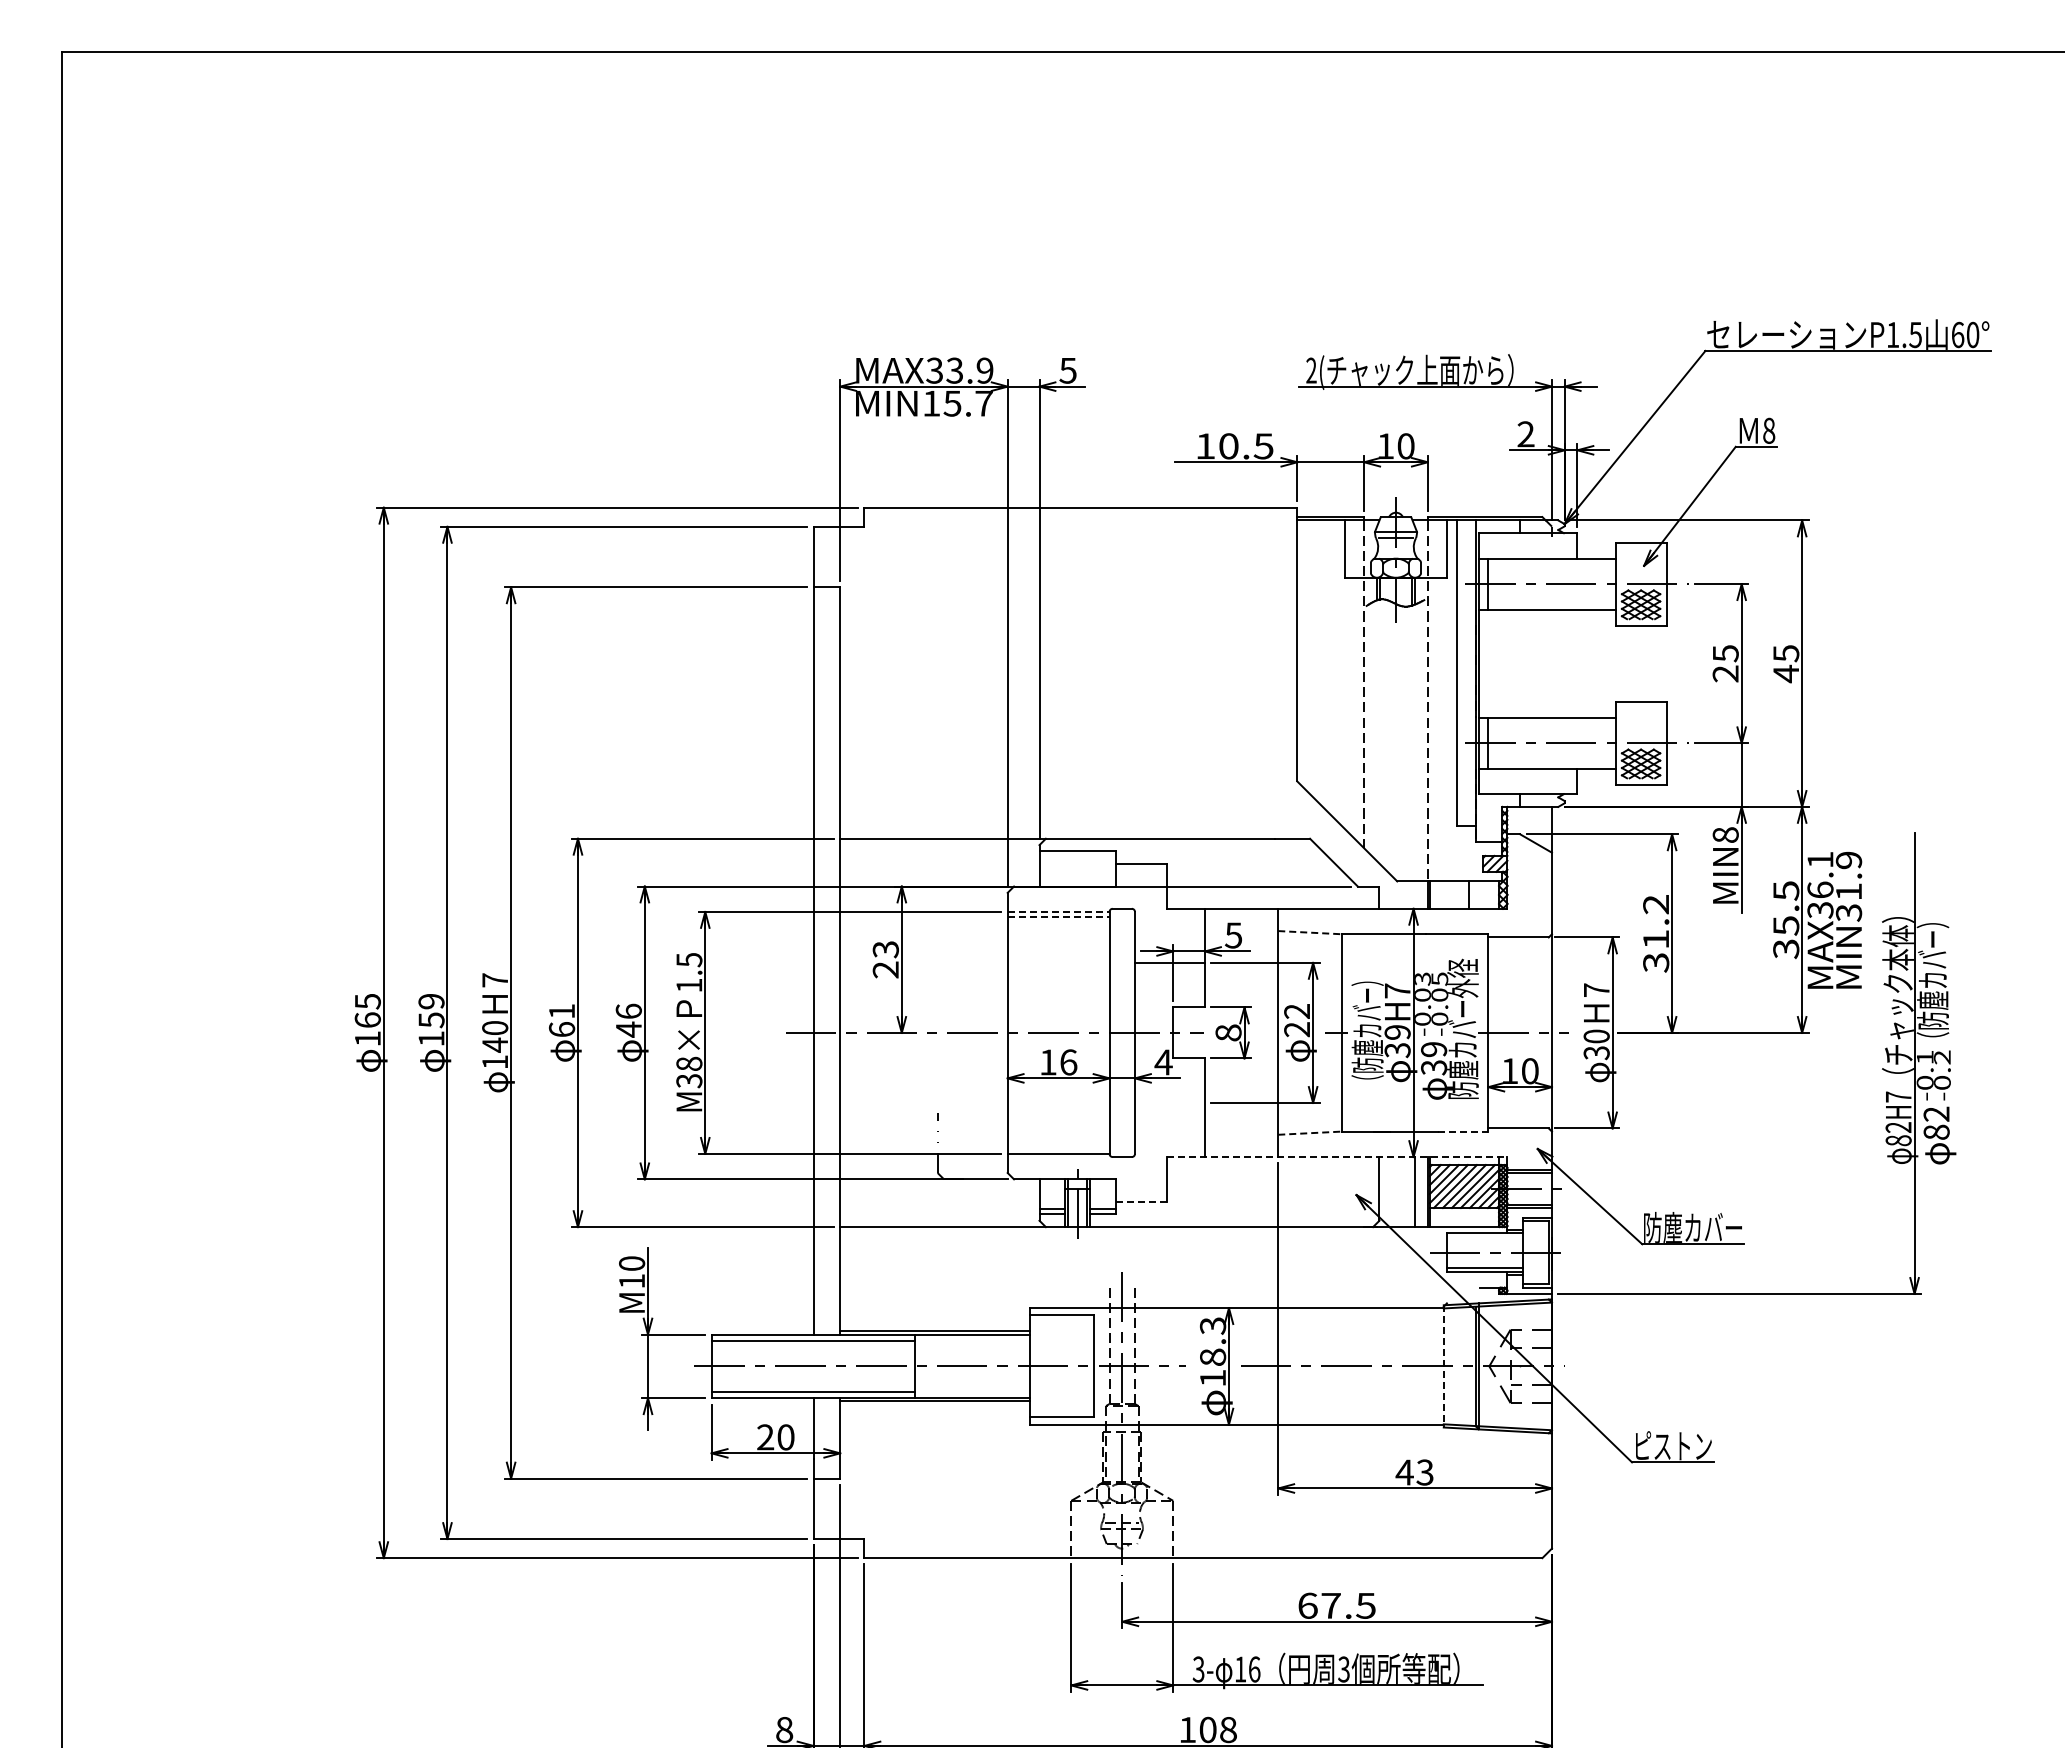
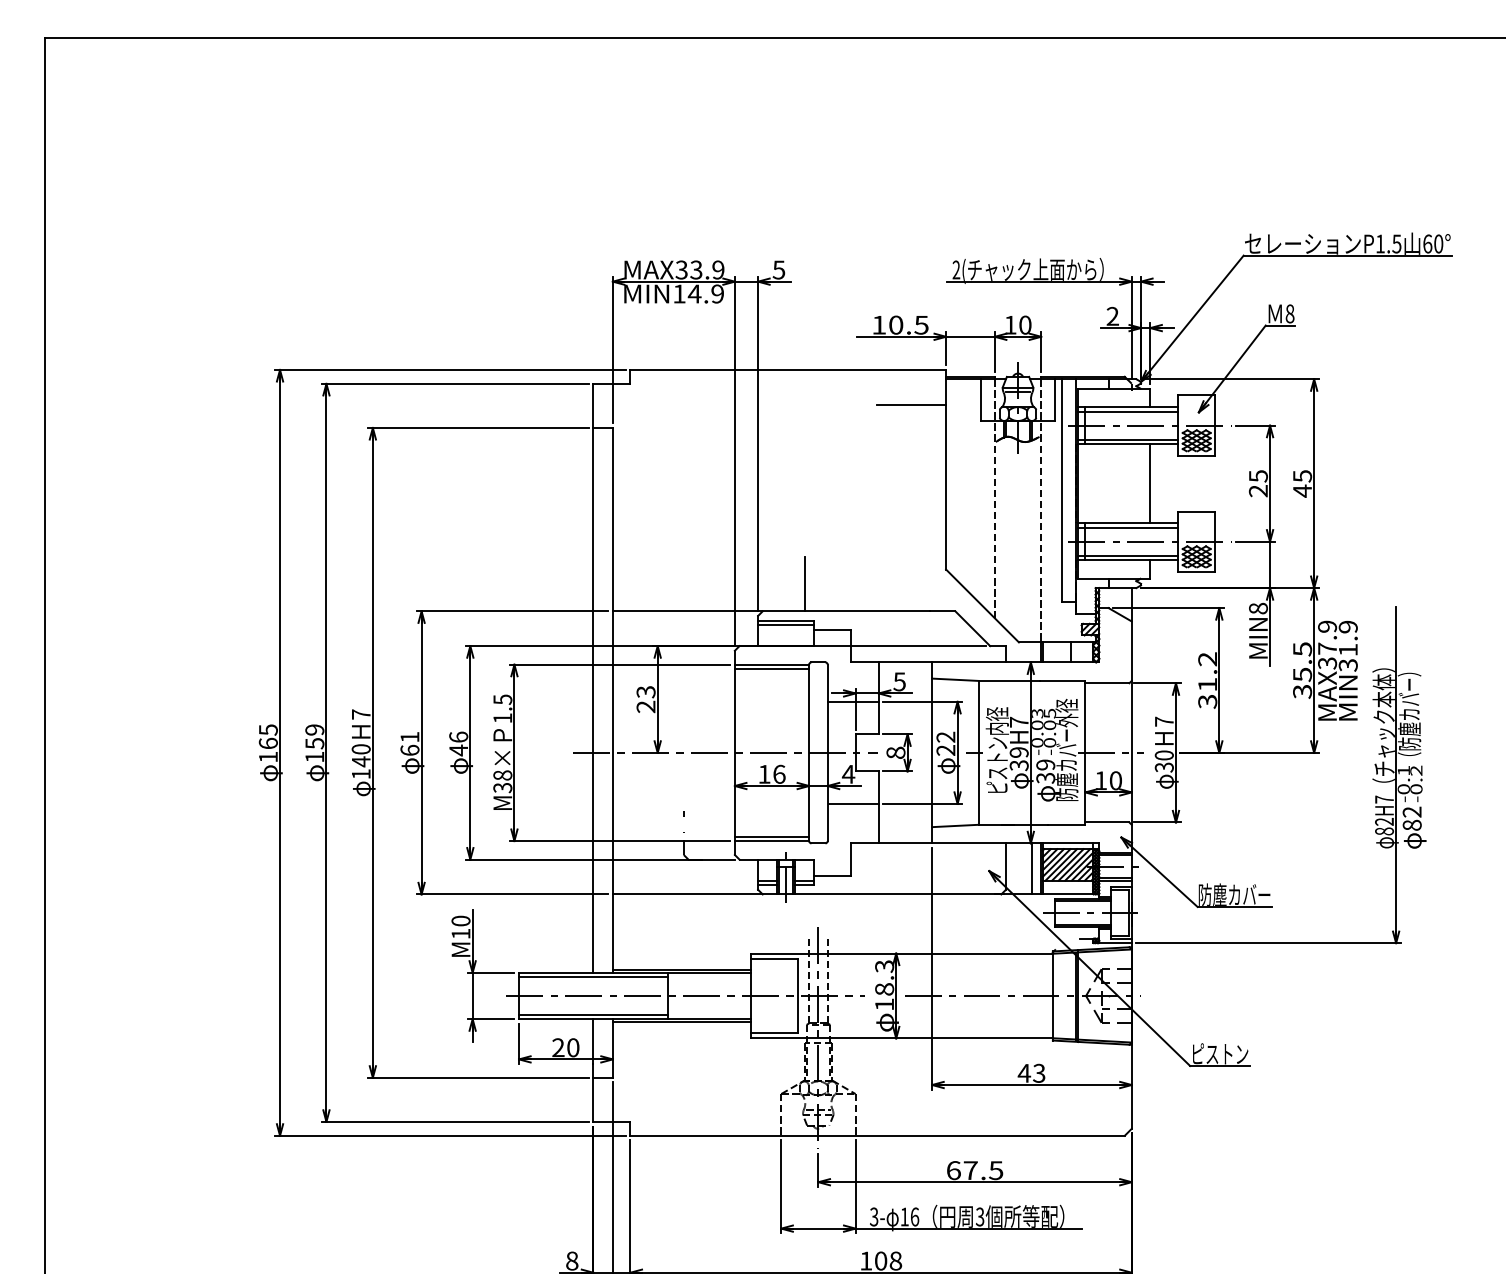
text: (967, 403) -> (705, 293), MIN15.7 -> MIN14.9
line: (1250, 555) -> (911, 404), added
line: (1546, 565) -> (1127, 412), added
line: (1546, 603) -> (1127, 439), added
line: (1577, 663) -> (1150, 483), added
line: (1546, 724) -> (1127, 527), added
line: (1546, 762) -> (1127, 555), added
line: (1103, 801) -> (804, 584), added
line: (1077, 856) -> (785, 624), added
text: (1820, 874) -> (1327, 637), MAX36.1 -> MAX37.9
line: (1058, 911) -> (771, 664), dashed -> solid
line: (1058, 917) -> (771, 668), dashed -> solid
line: (1310, 932) -> (955, 679), dashed -> solid
text: (1367, 1028) -> (997, 749), （防塵カバー） -> ピストン内径
line: (1170, 1102) -> (853, 803), added
line: (1463, 1131) -> (1067, 824), dashed -> solid
line: (1310, 1133) -> (955, 826), dashed -> solid
line: (1058, 1148) -> (771, 837), added
line: (1337, 1157) -> (975, 843), dashed -> solid
line: (1141, 1201) -> (832, 875), dashed -> solid
line: (1484, 1236) -> (1082, 901), added
line: (1443, 1366) -> (1052, 996), dashed -> solid

